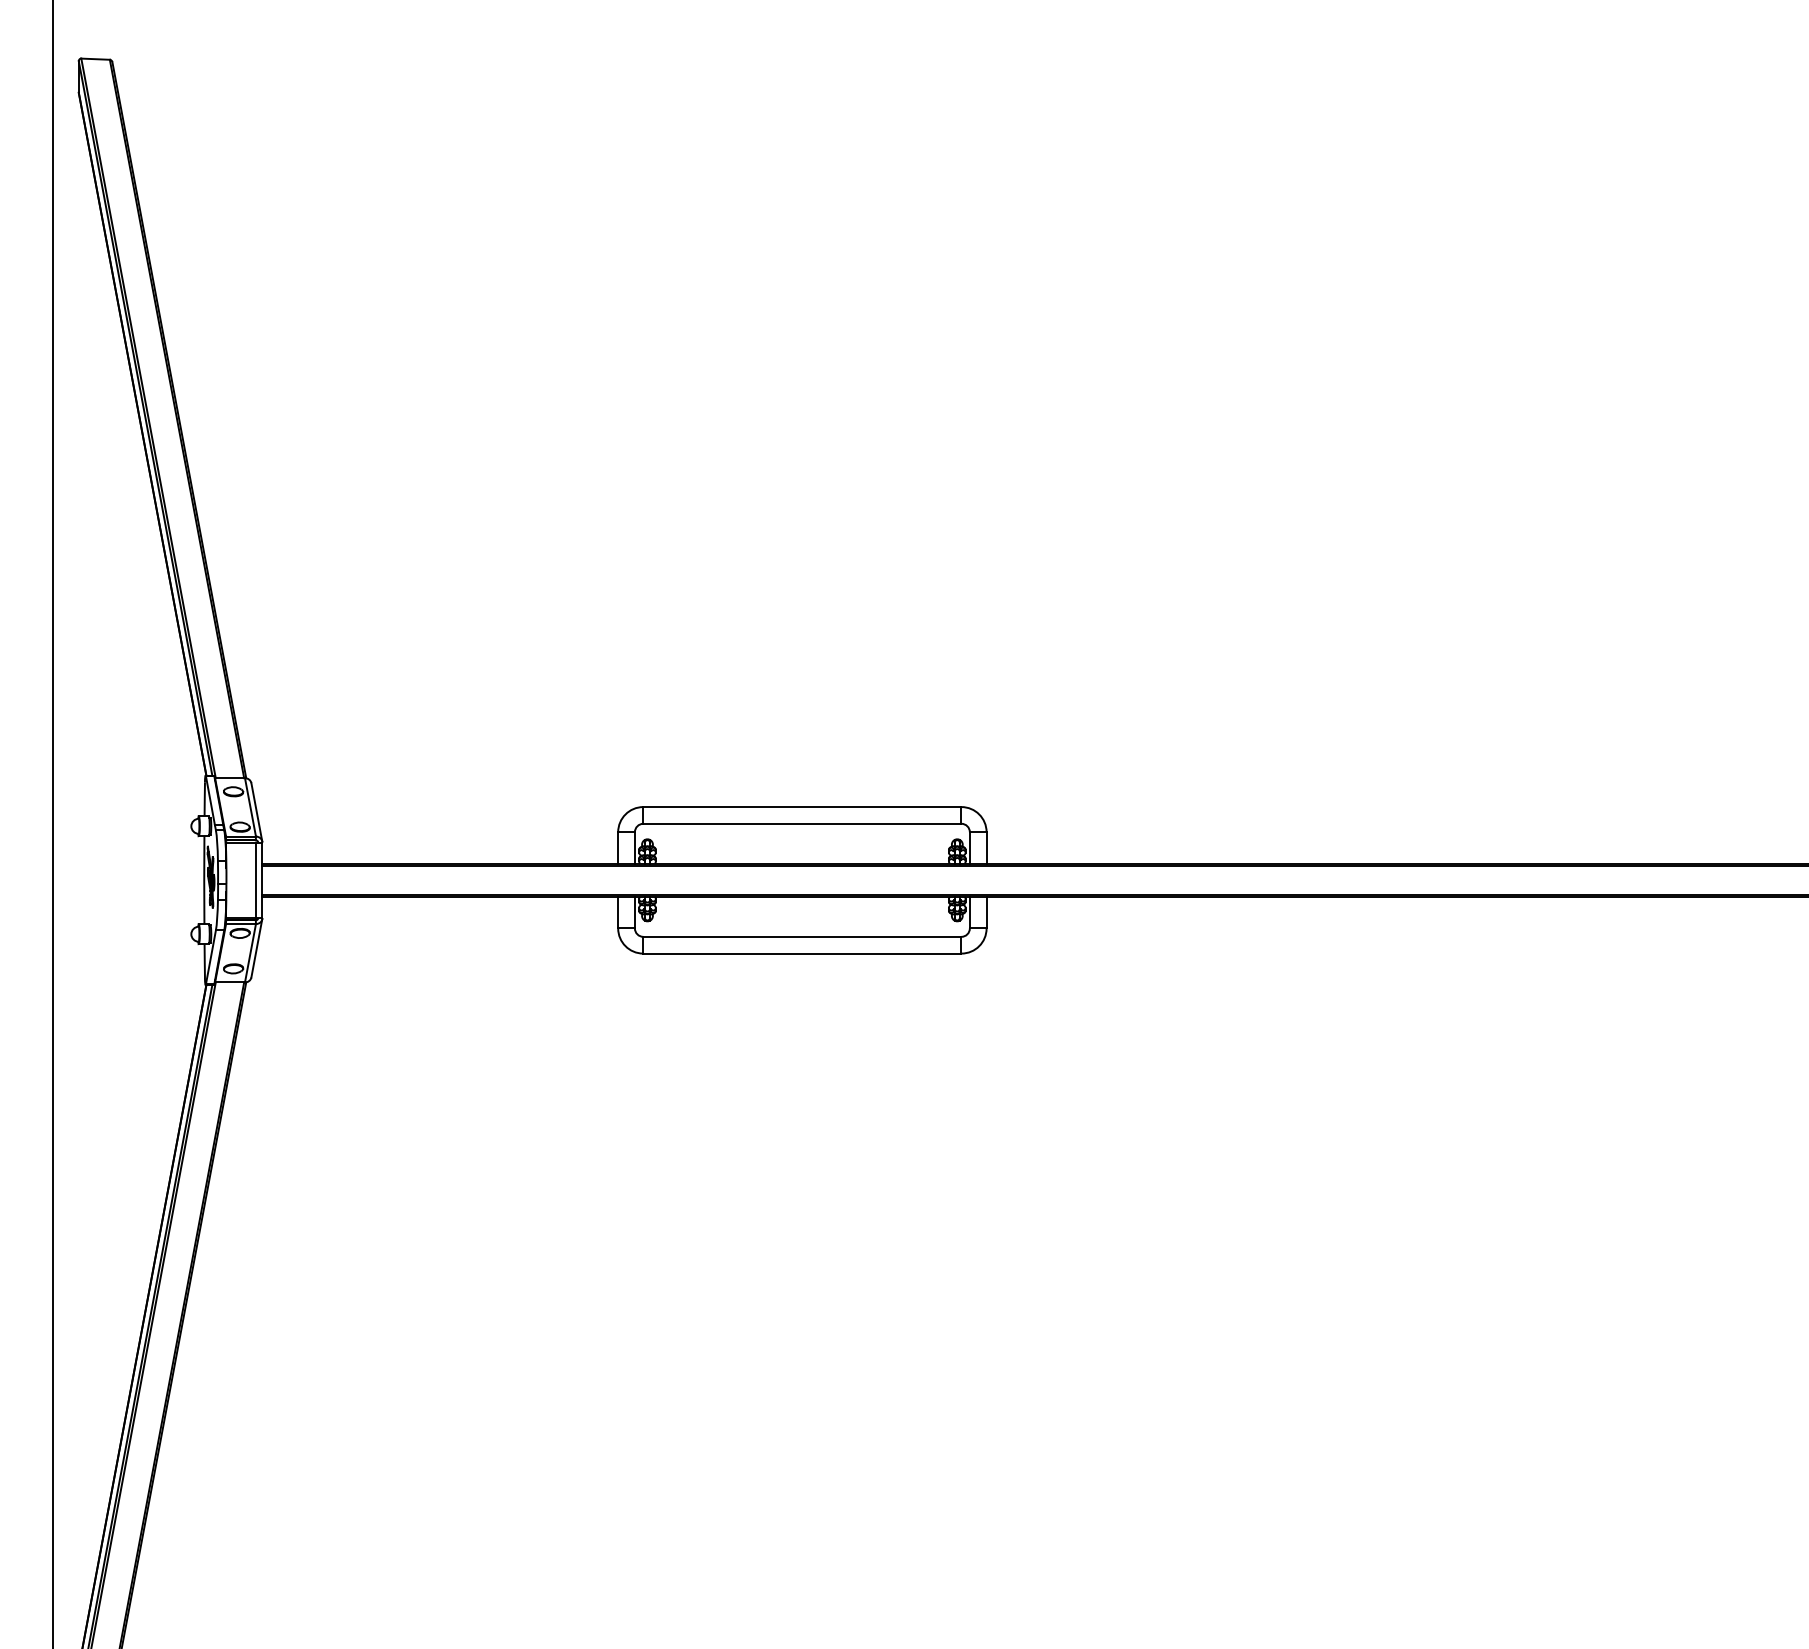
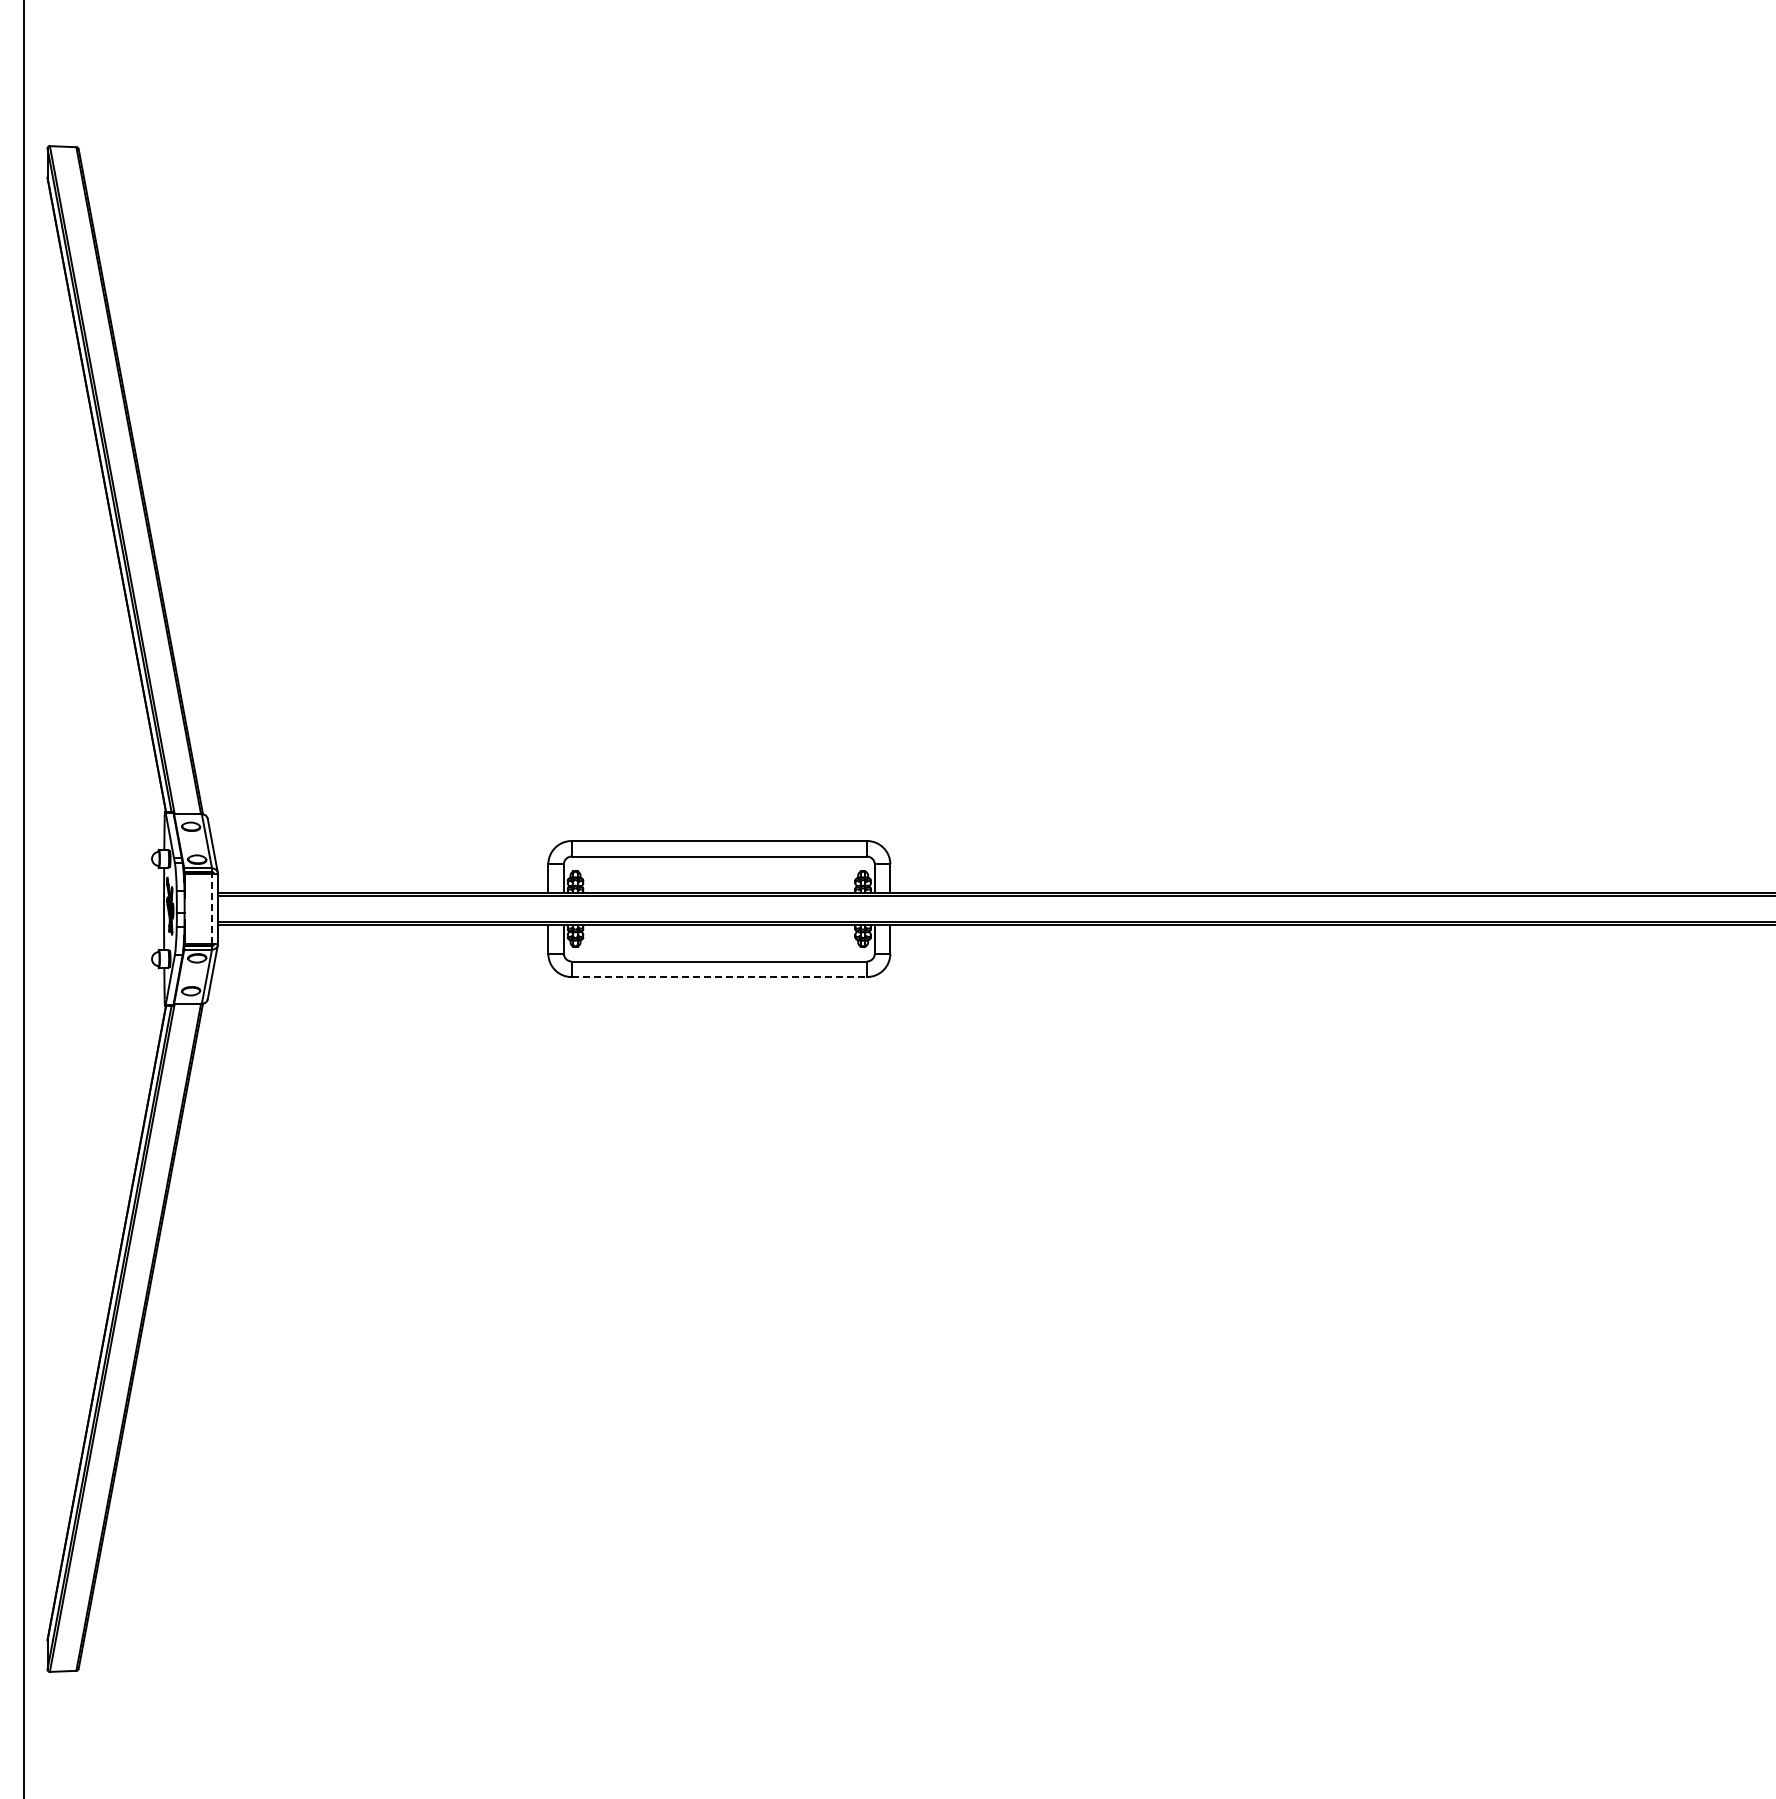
line: (256, 880) -> (212, 909), solid -> dashed
line: (802, 954) -> (719, 977), solid -> dashed

